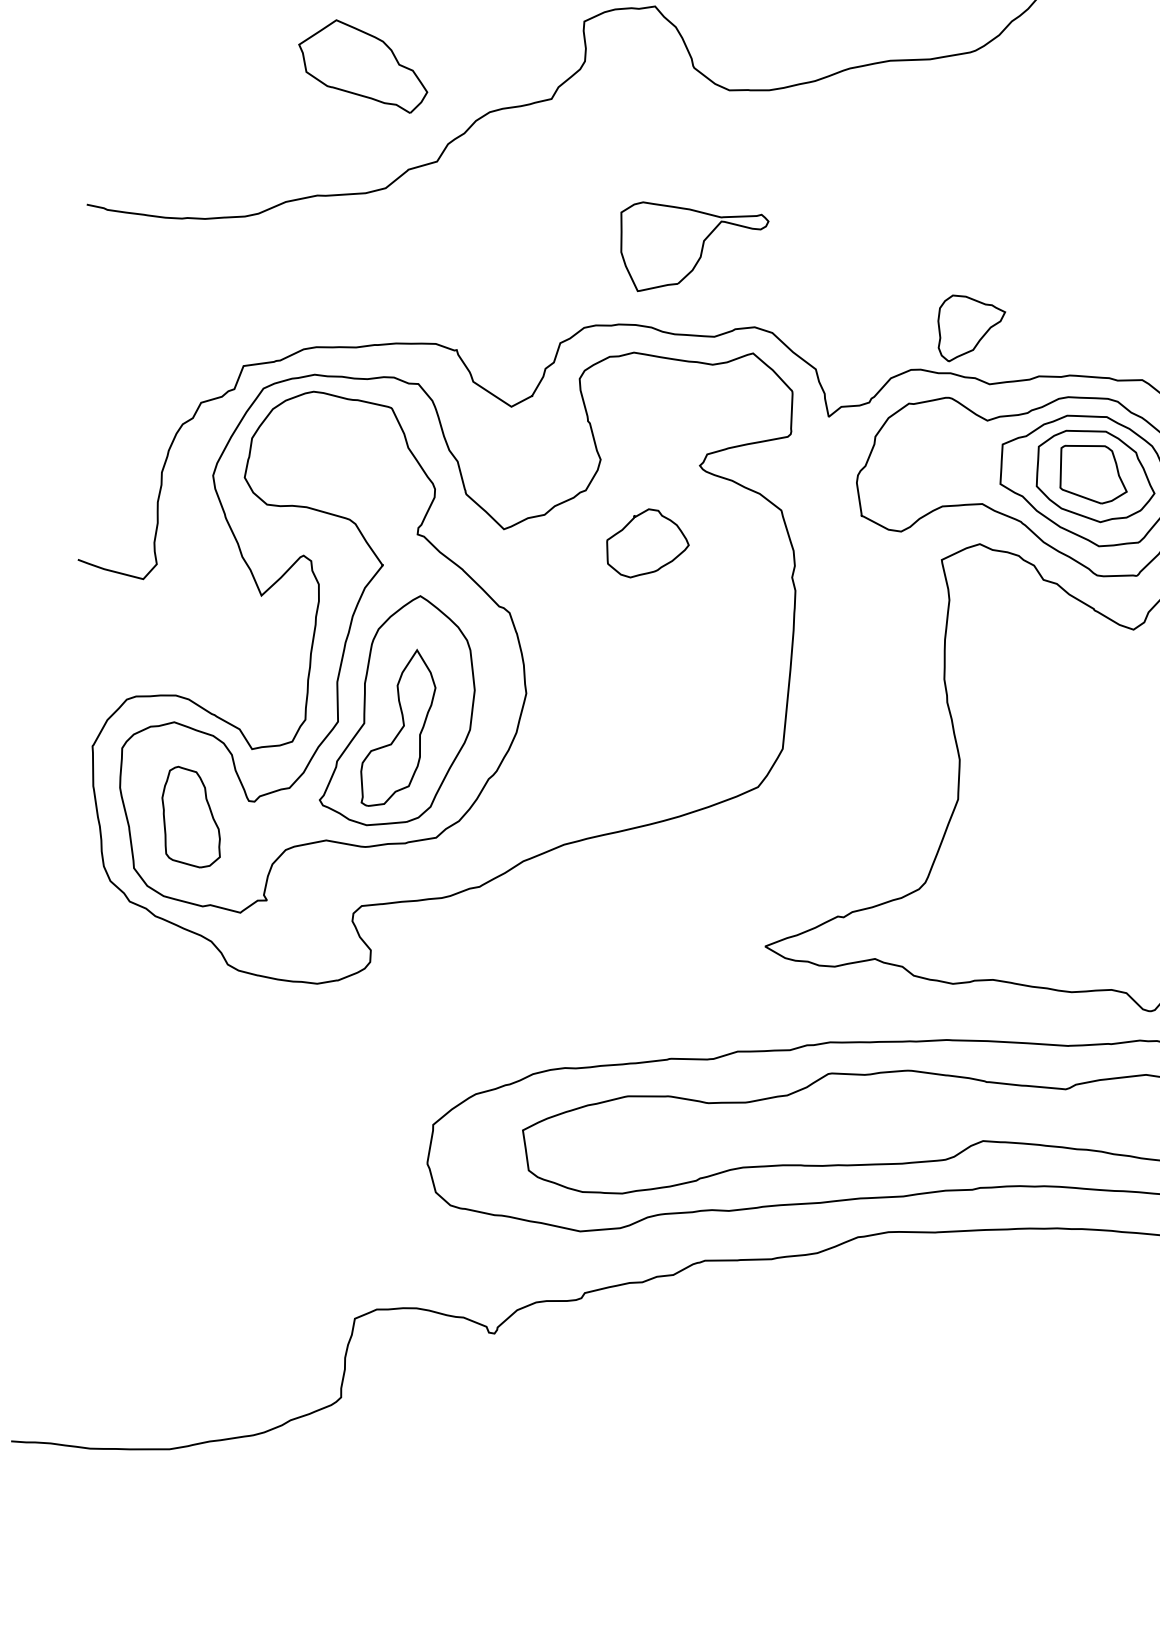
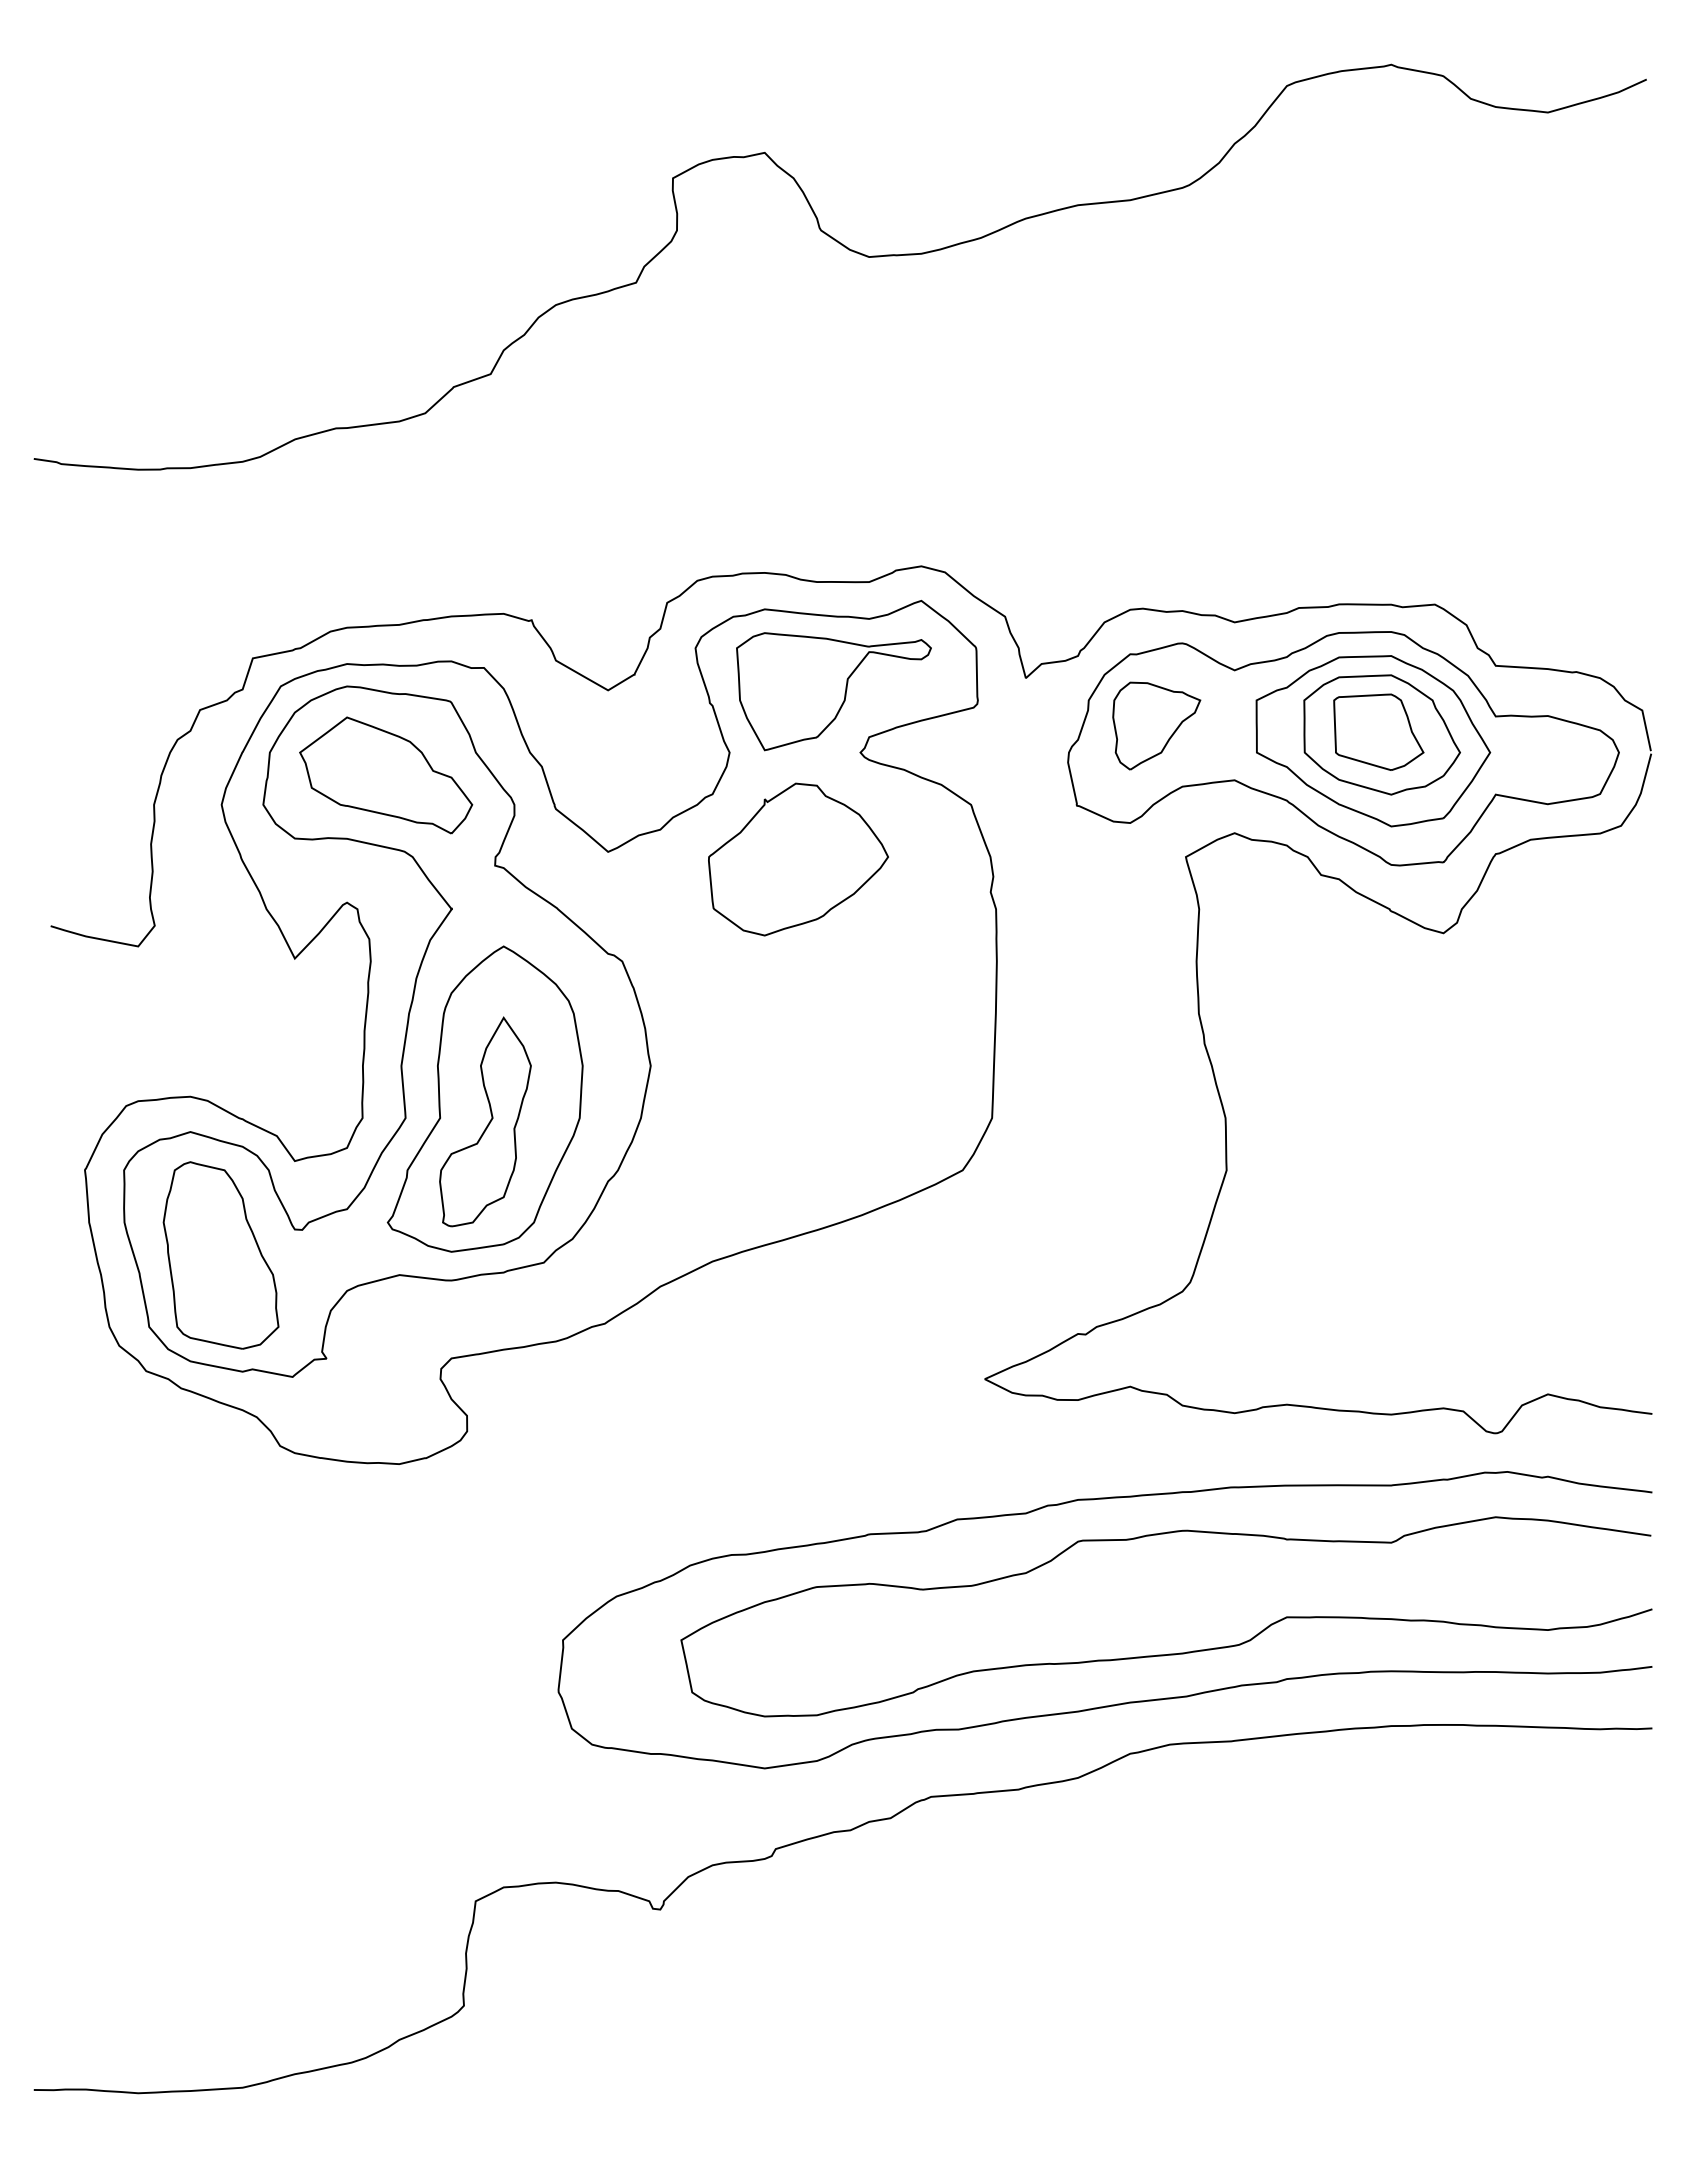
part: (363, 66) -> (386, 775), moved
part: (692, 249) -> (833, 691), moved
part: (970, 329) -> (1156, 725), moved
part: (647, 543) -> (798, 859), size x1.67
part: (191, 817) -> (220, 1255), size x1.43

